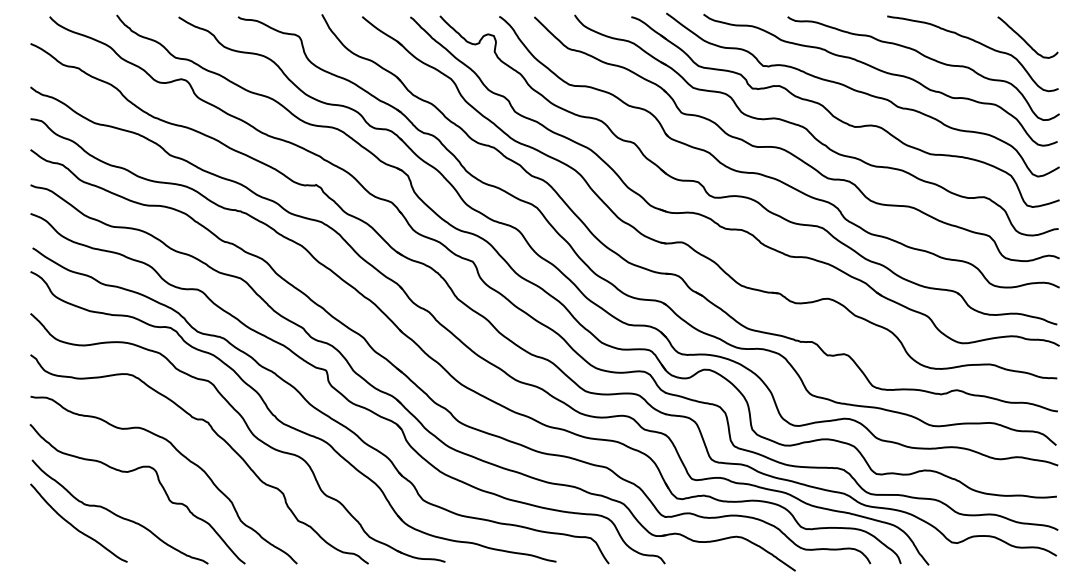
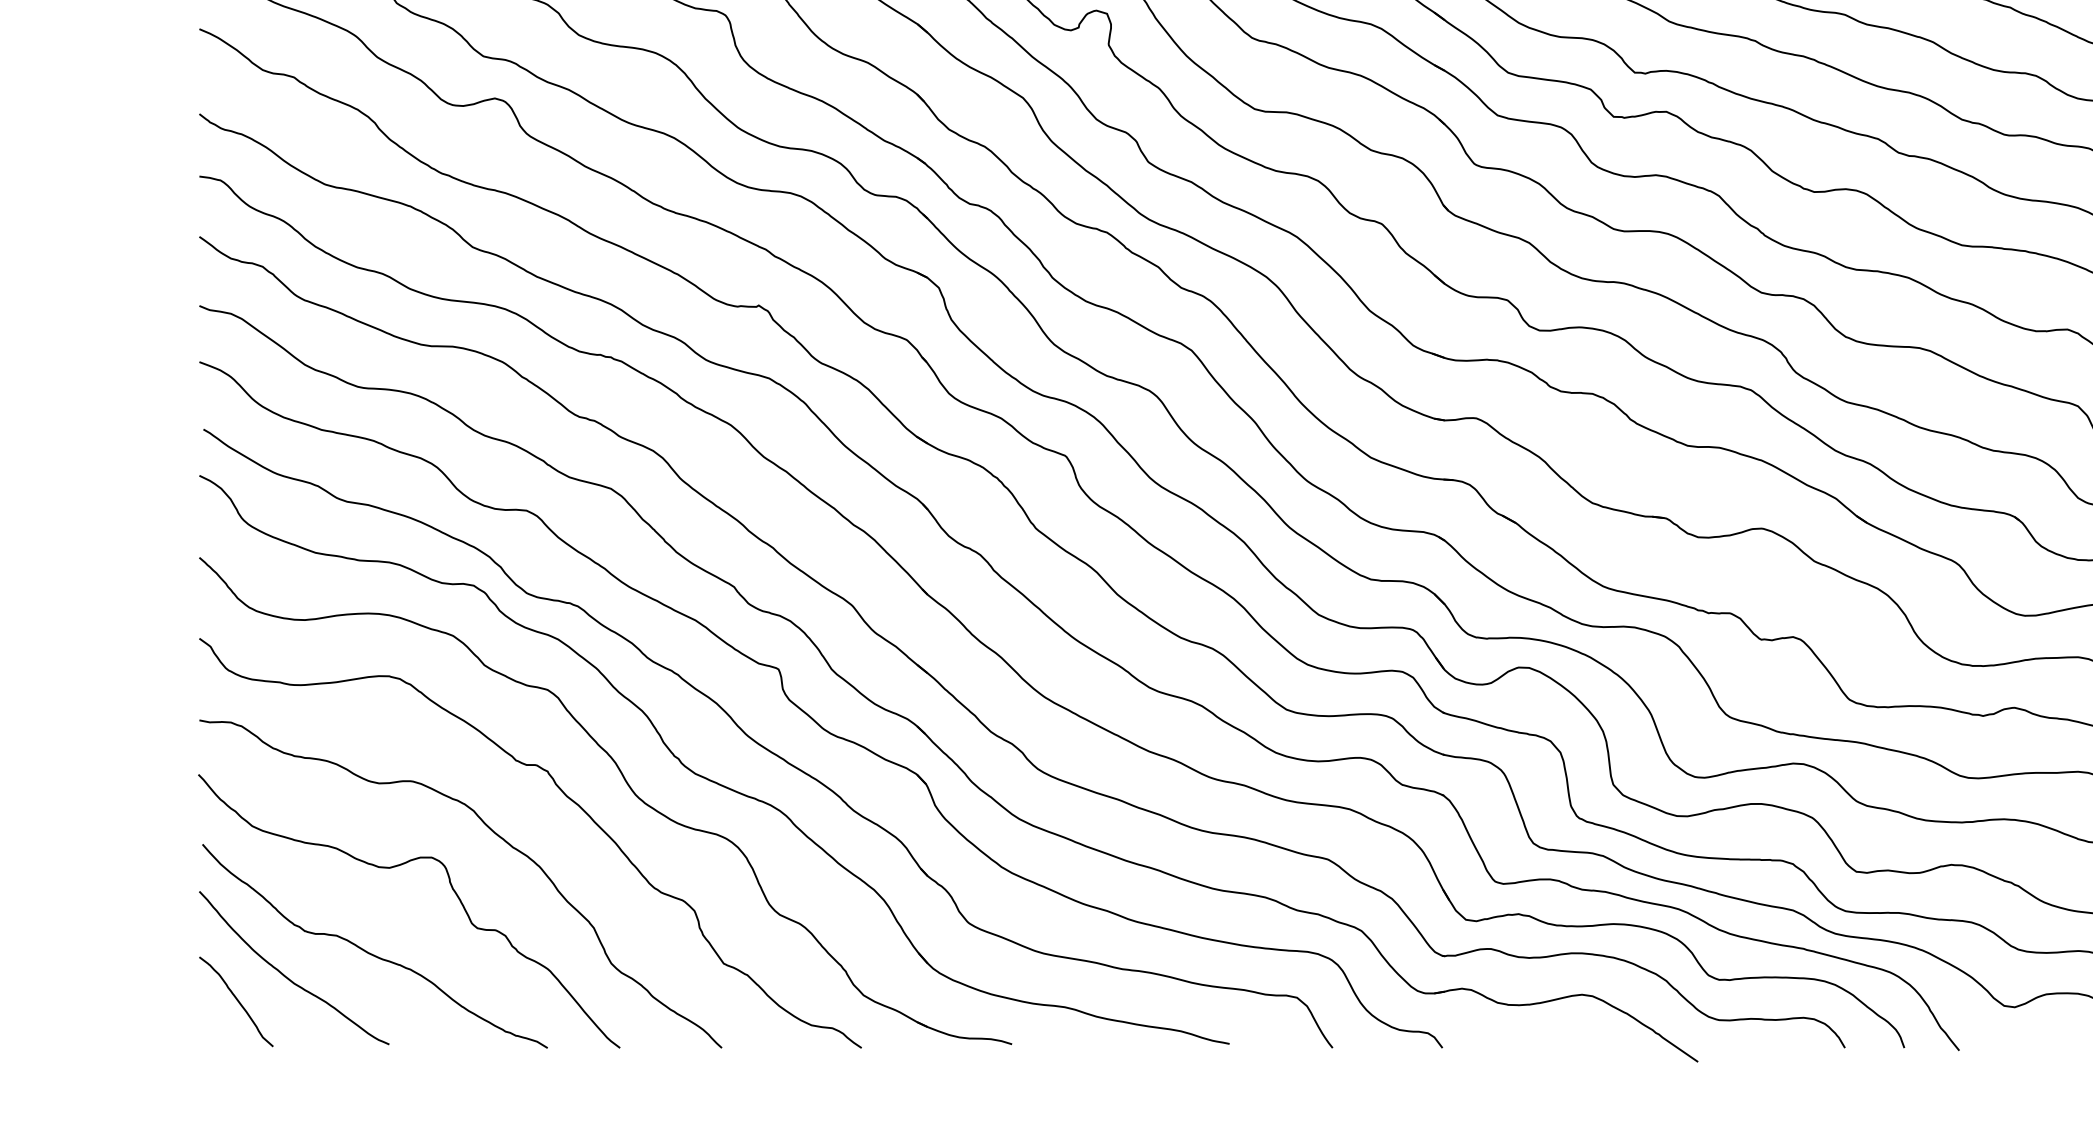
curve: (49, 540) -> (236, 1002), added

